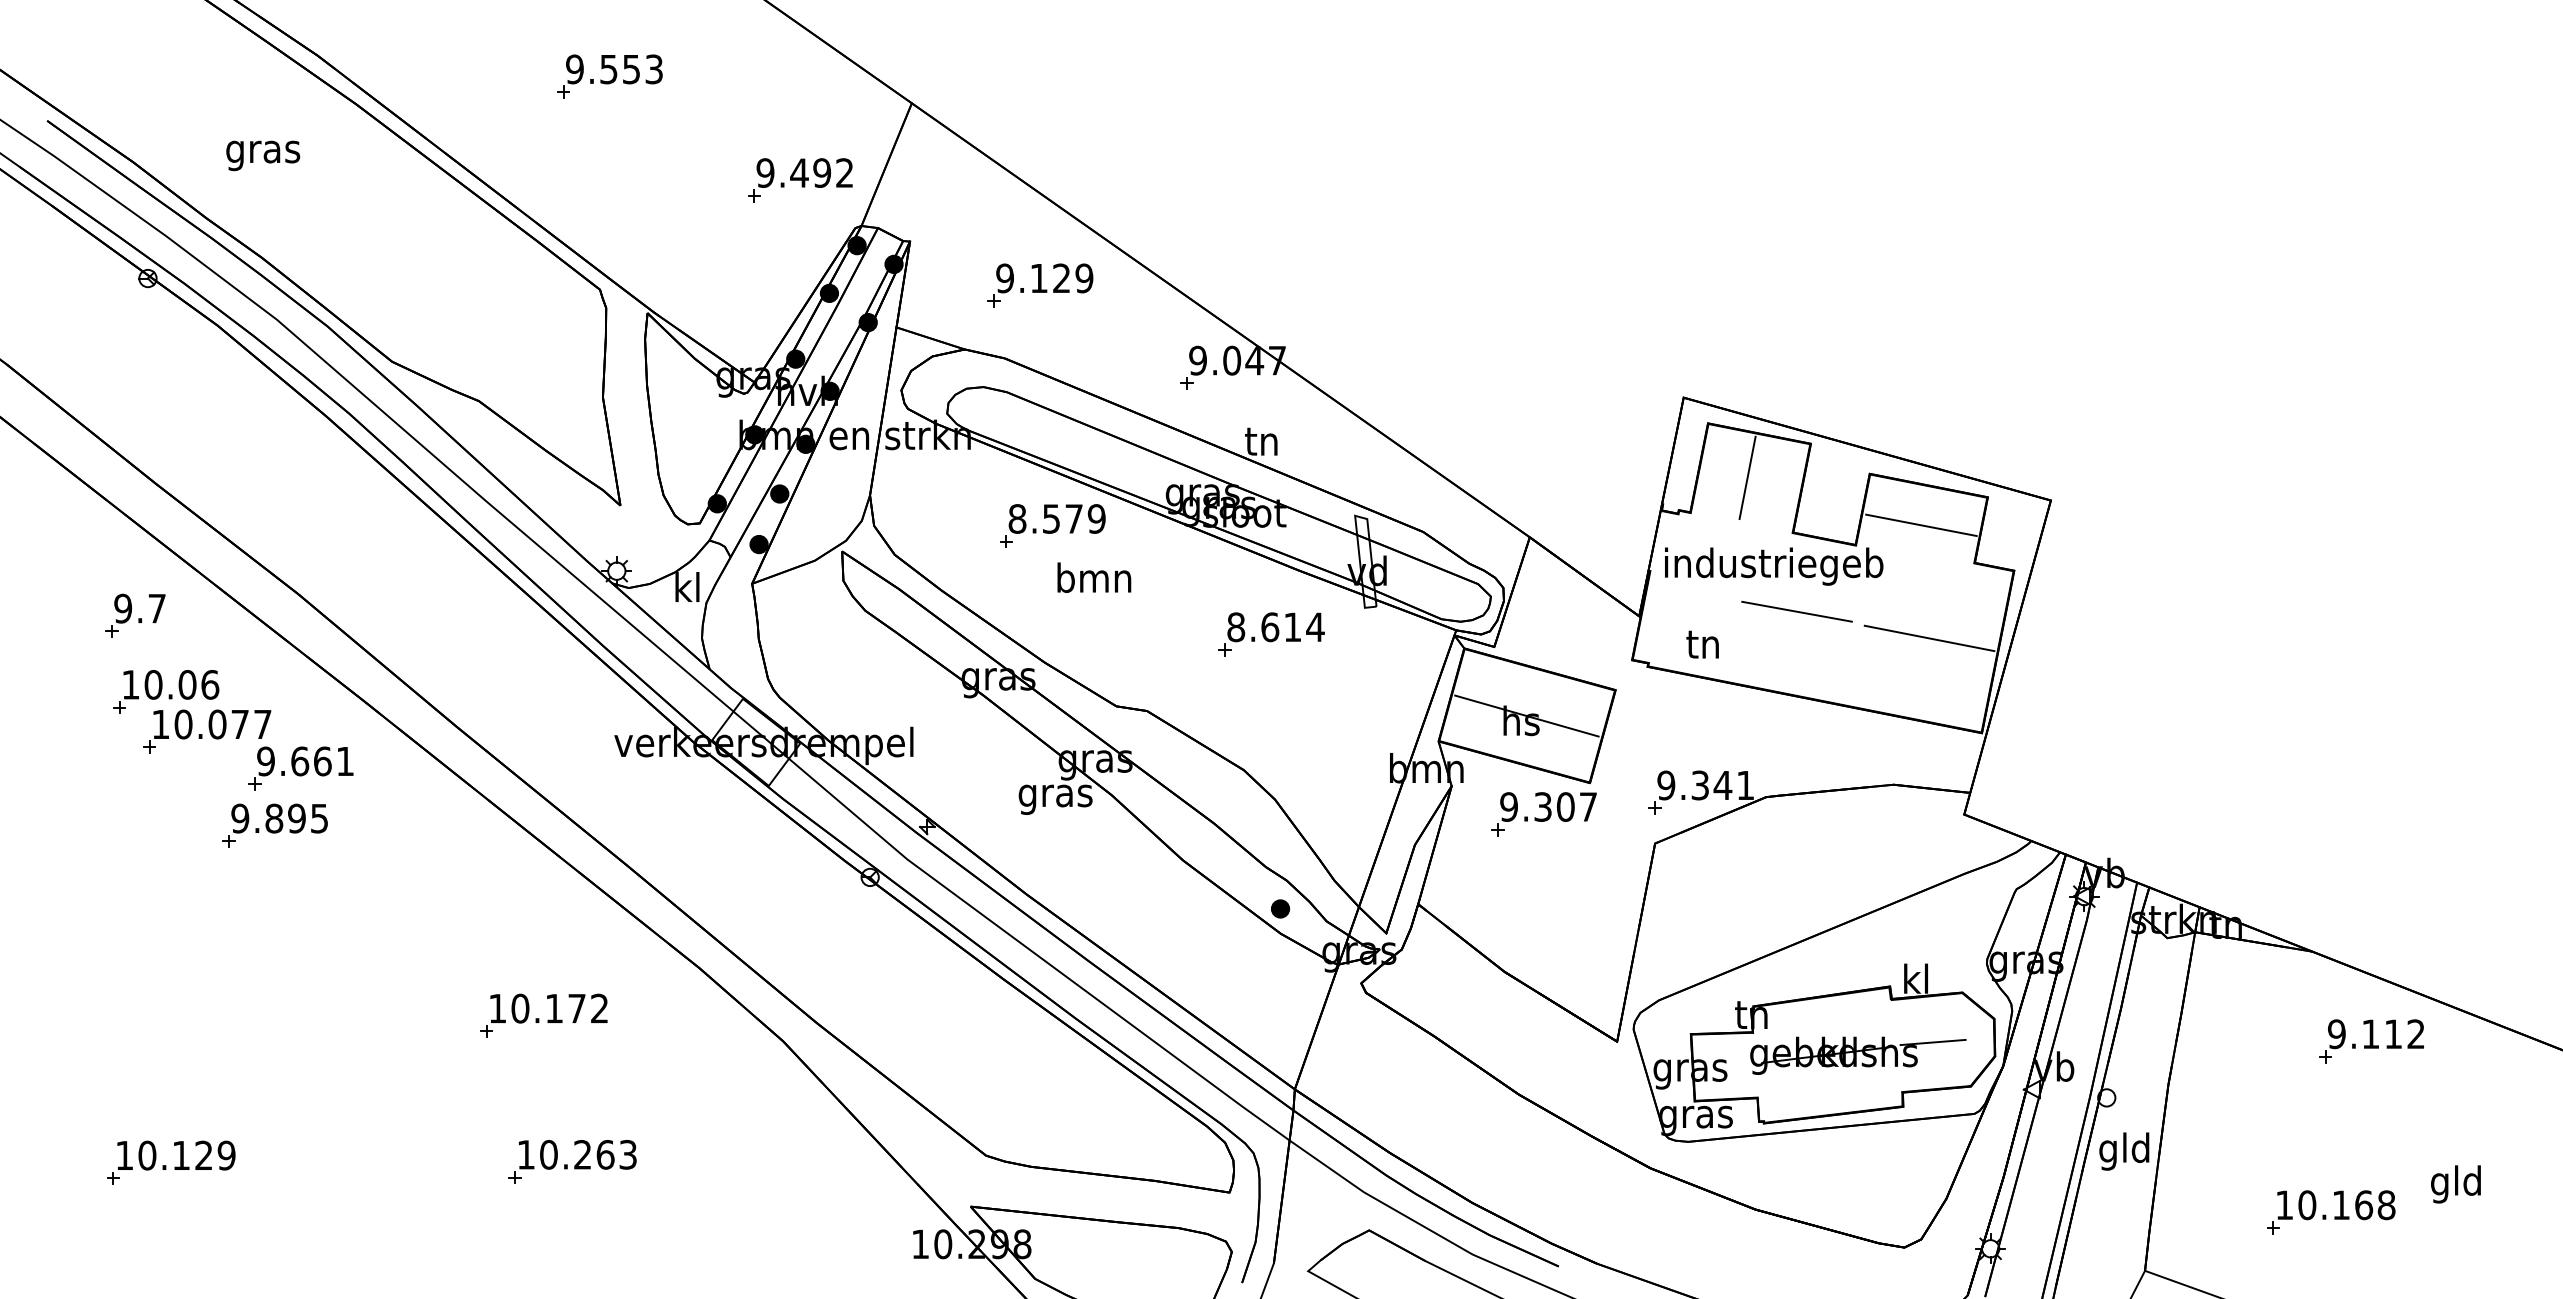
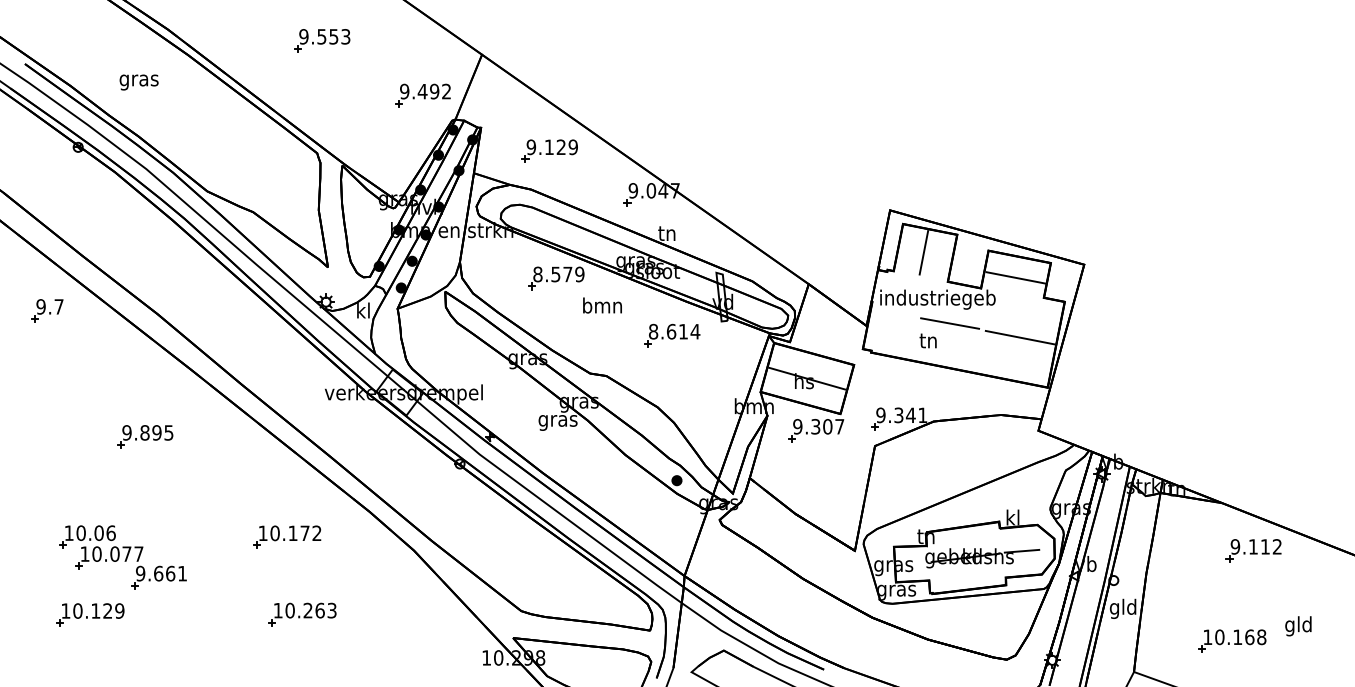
text: (1094, 577) -> (602, 305), moved
part: (135, 615) -> (47, 310), moved
text: (1701, 643) -> (927, 340), moved
part: (231, 730) -> (122, 557), moved

